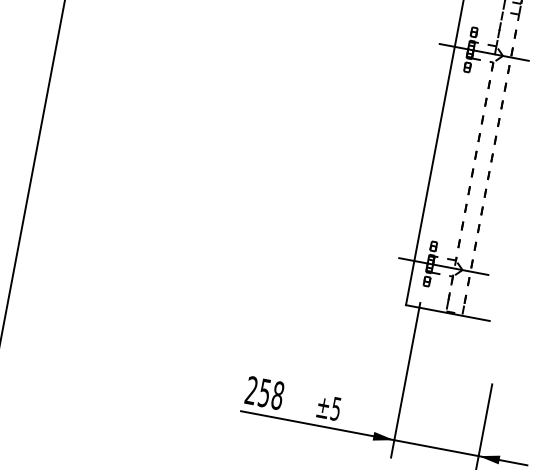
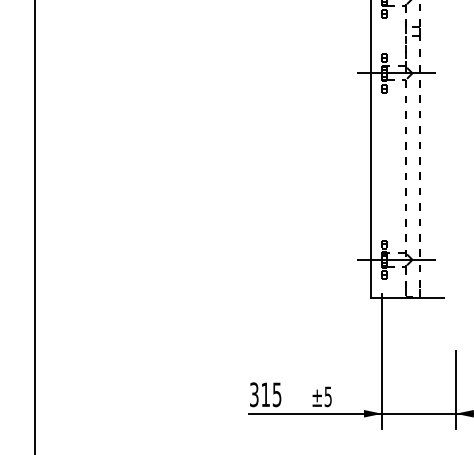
text: (264, 392) -> (265, 394), 258 -> 315

